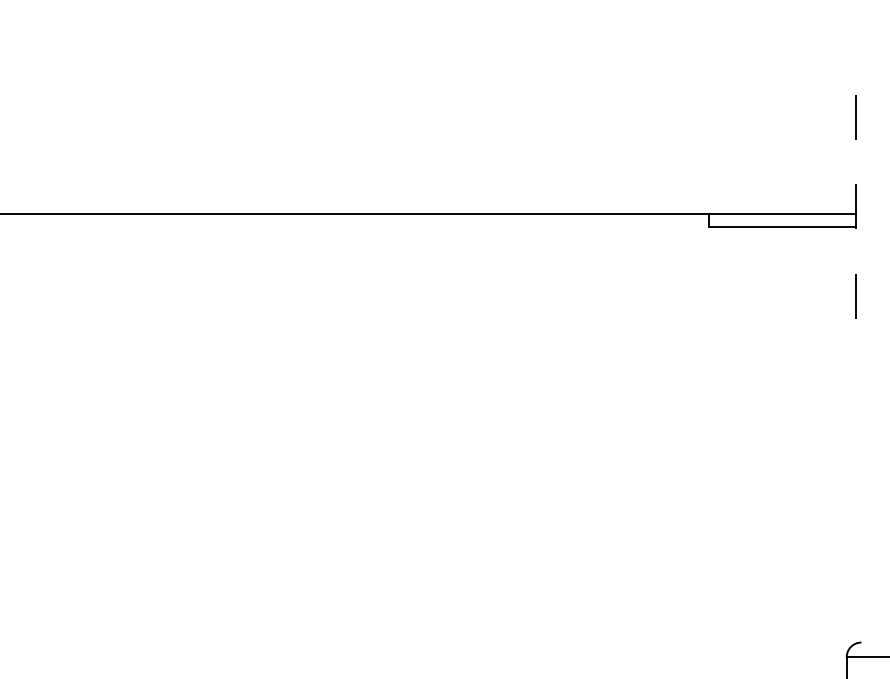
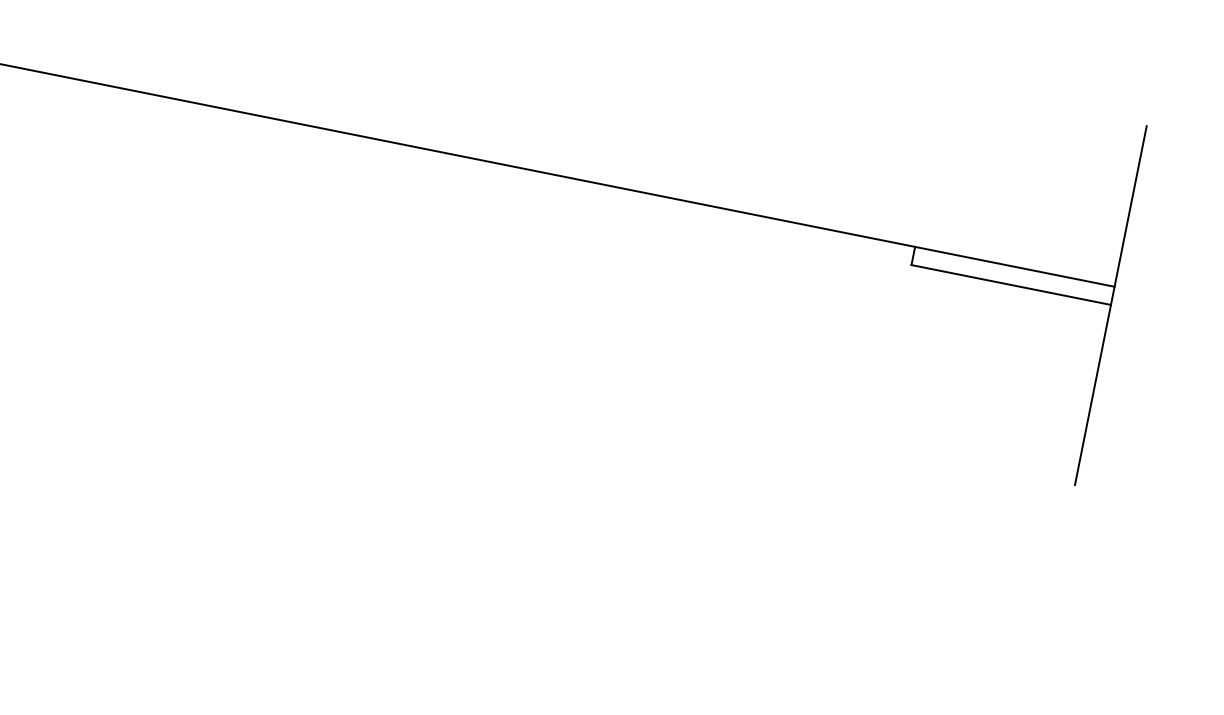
line: (855, 228) -> (1110, 306), dashed -> solid

